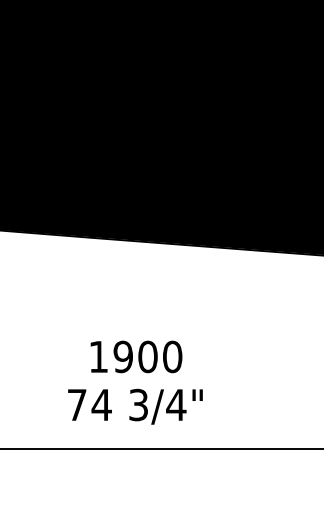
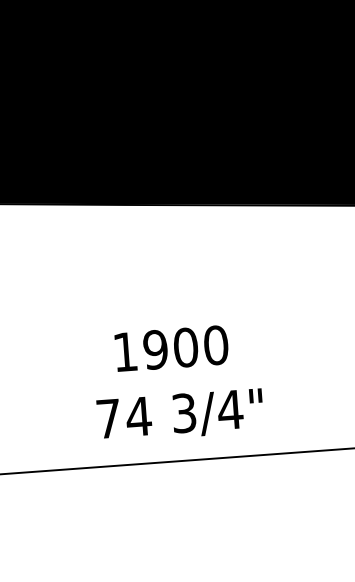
text: (136, 356) -> (171, 348), moved
text: (135, 406) -> (180, 415), moved

